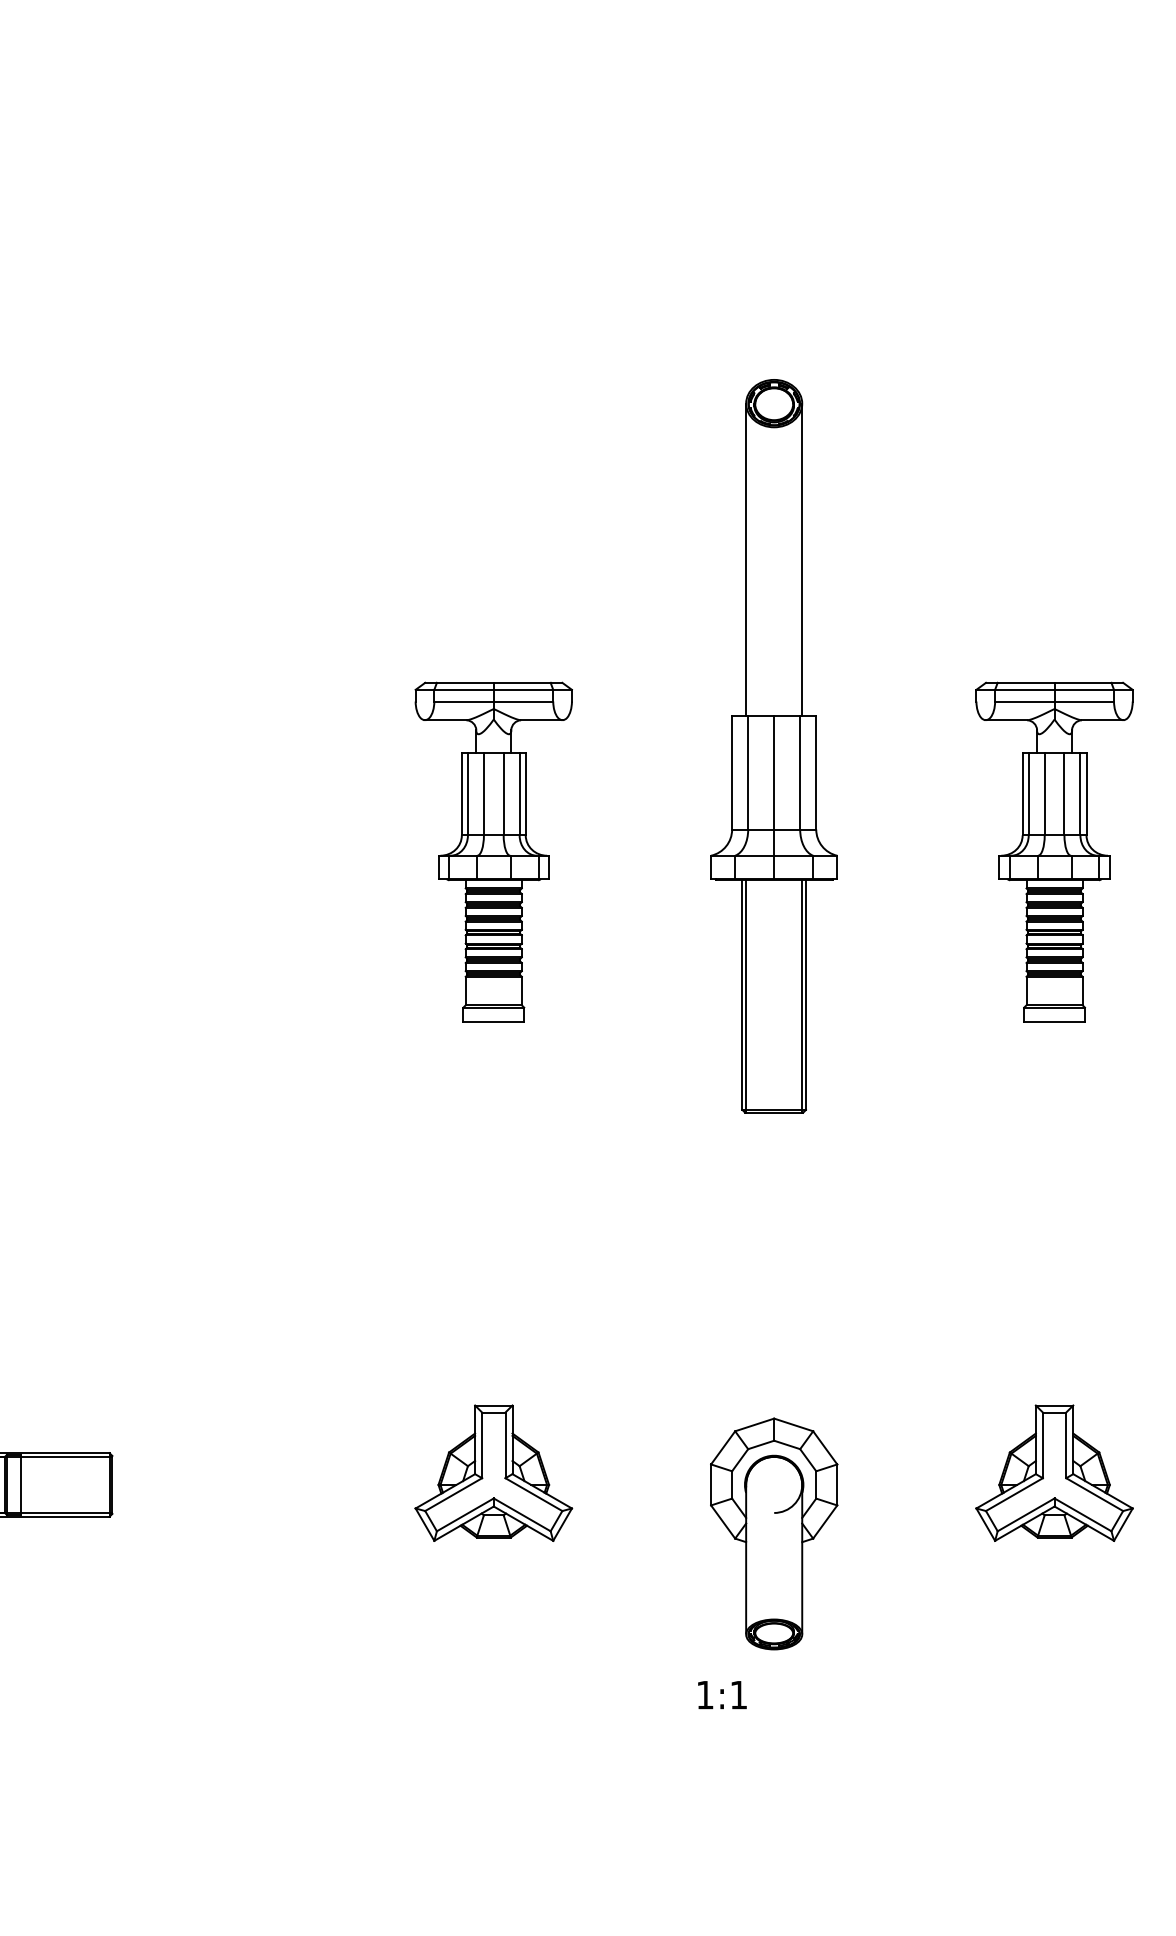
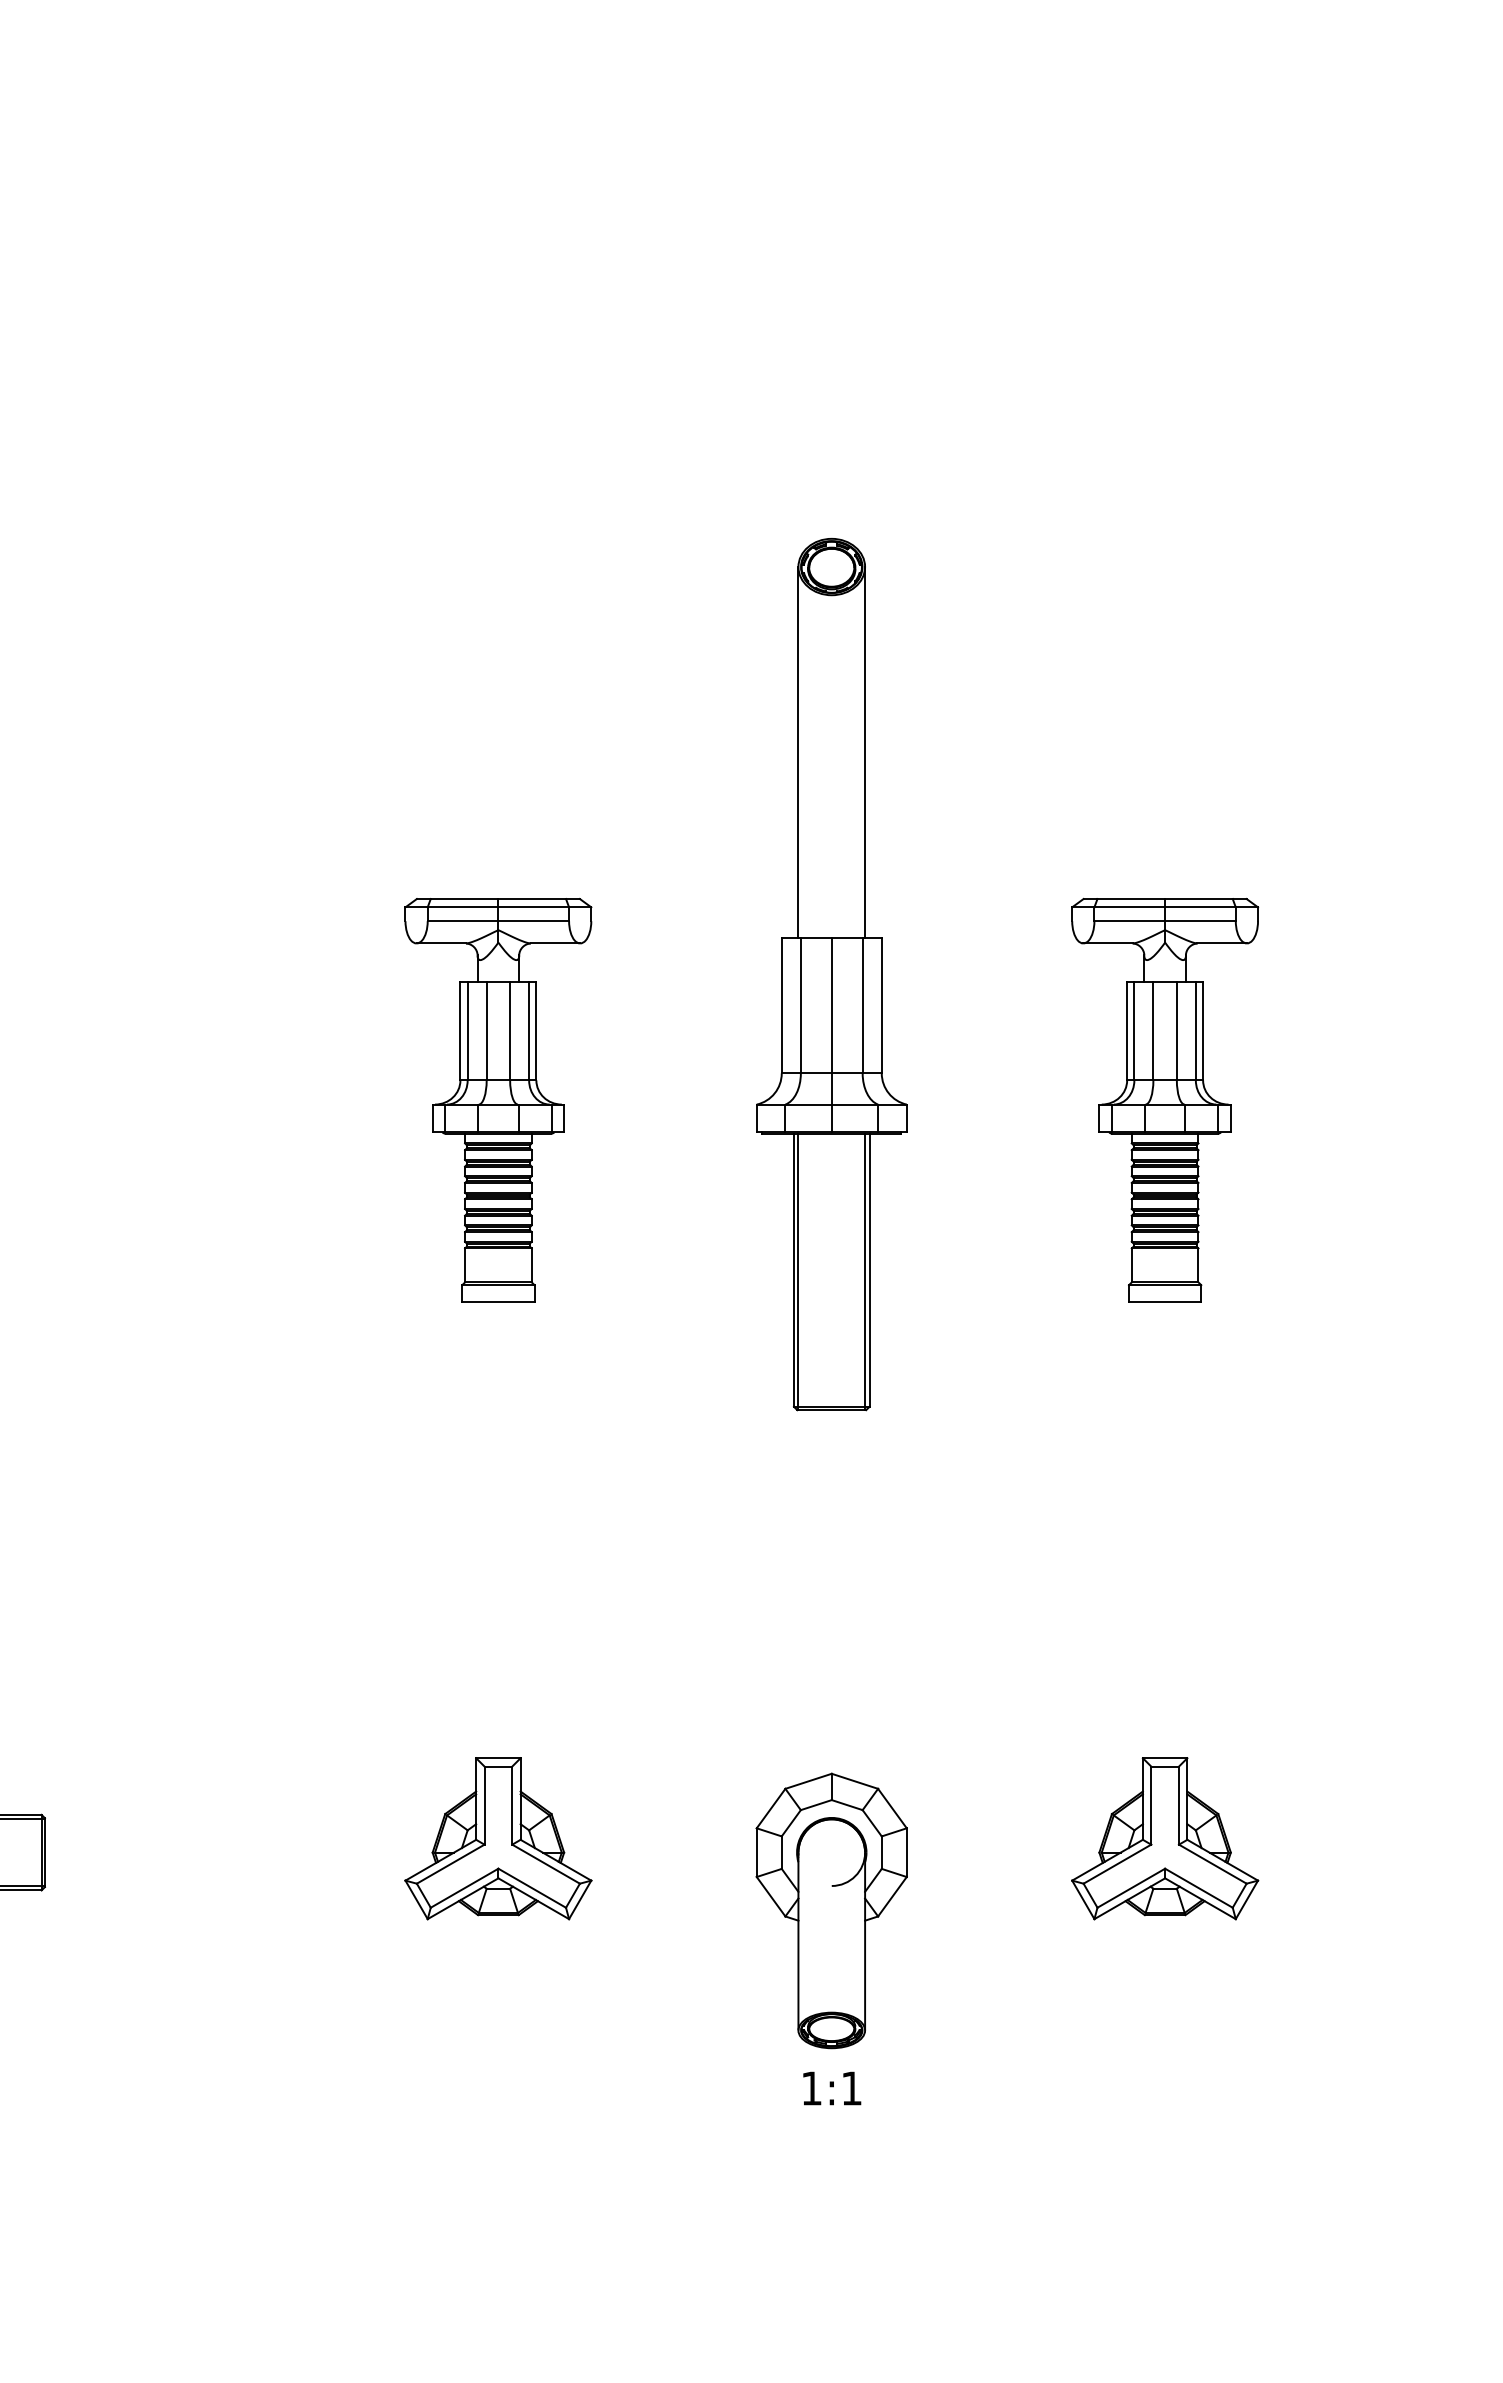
text: (722, 1695) -> (832, 2088), moved

